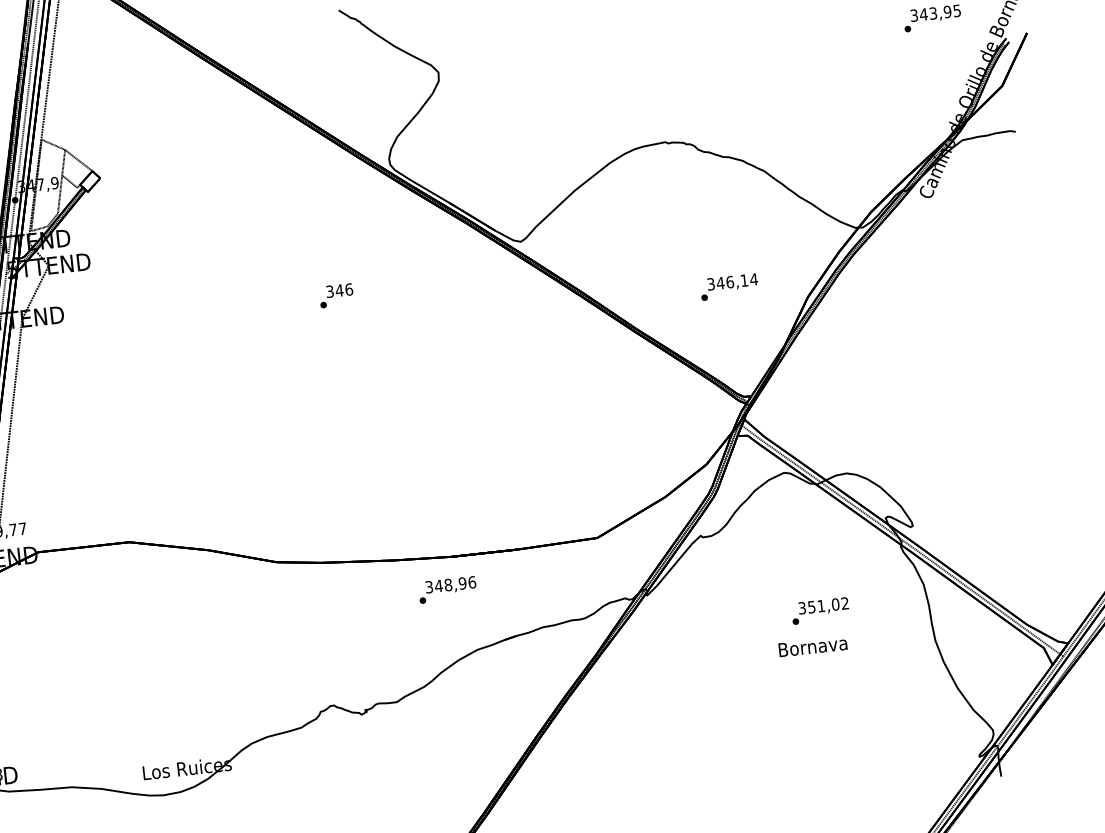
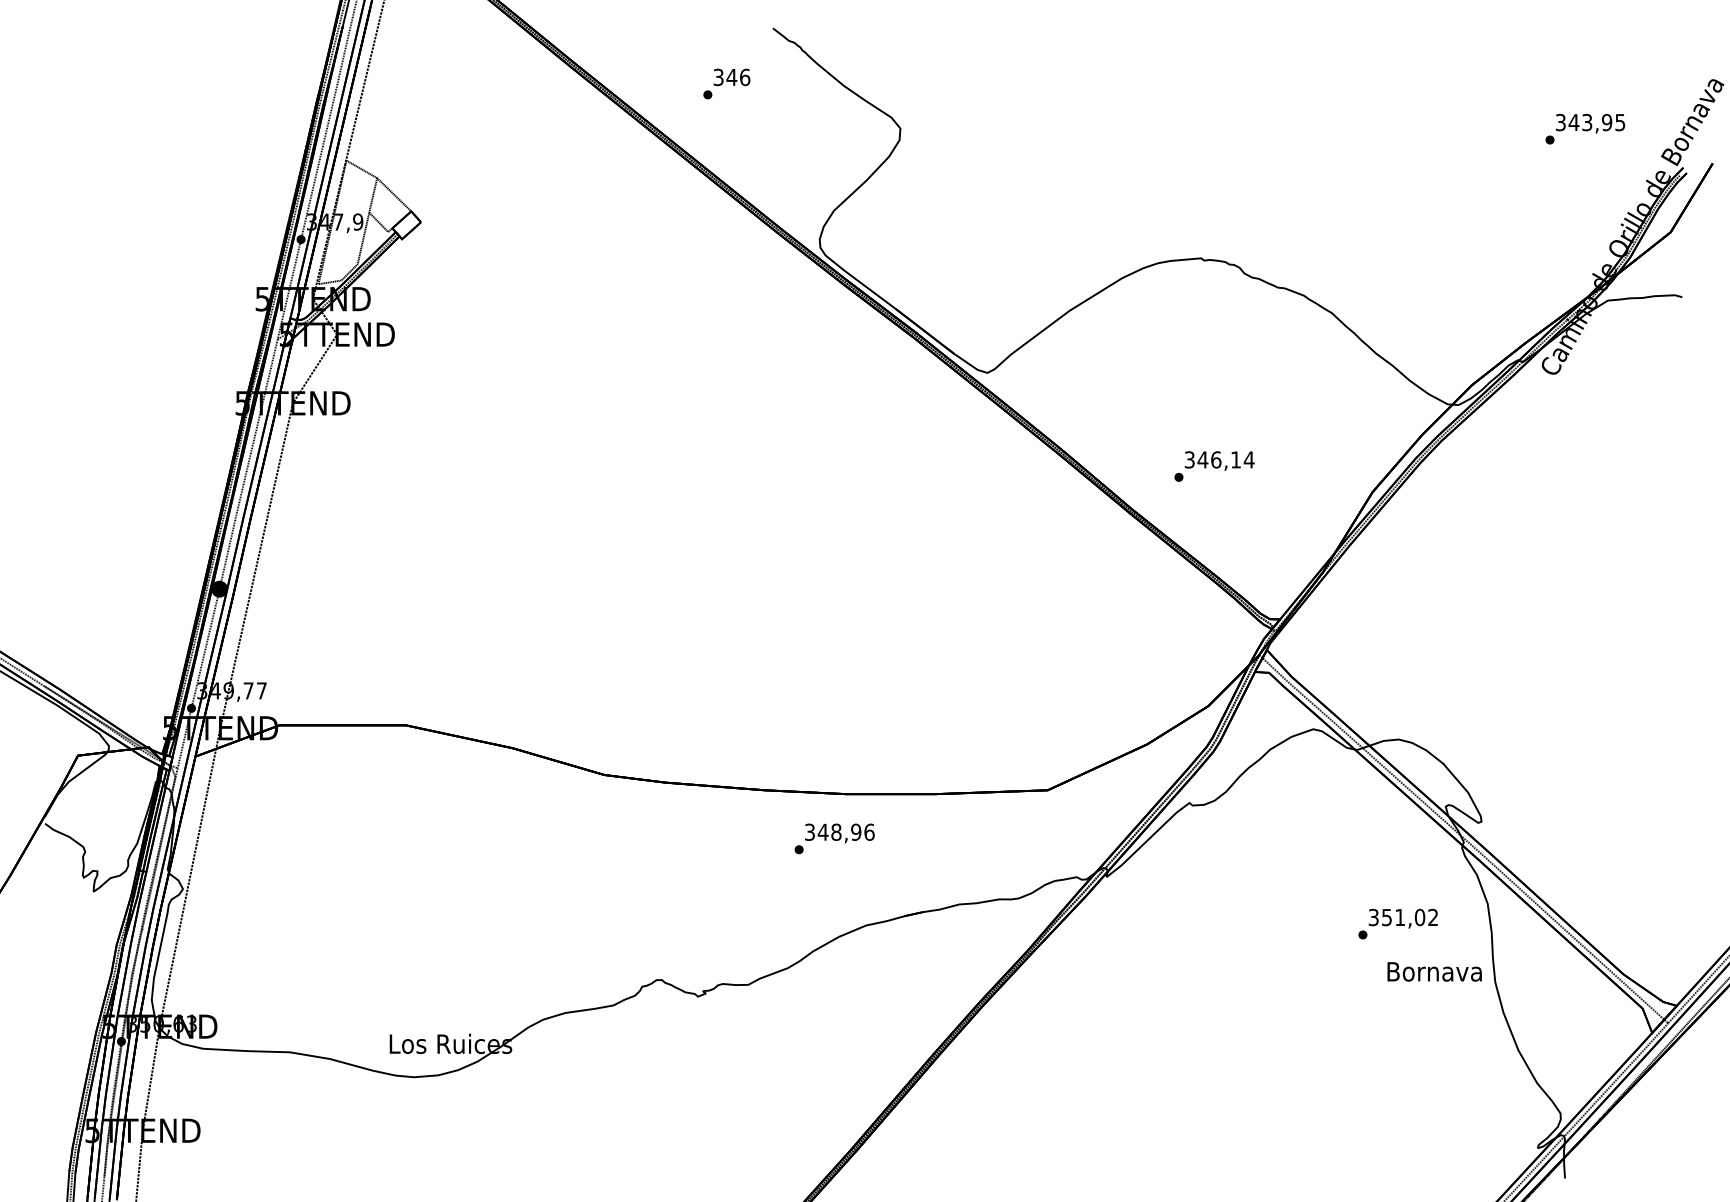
text: (729, 287) -> (1214, 466), moved
text: (336, 295) -> (726, 83), moved
text: (819, 610) -> (1397, 923), moved
text: (812, 646) -> (1434, 971), moved

